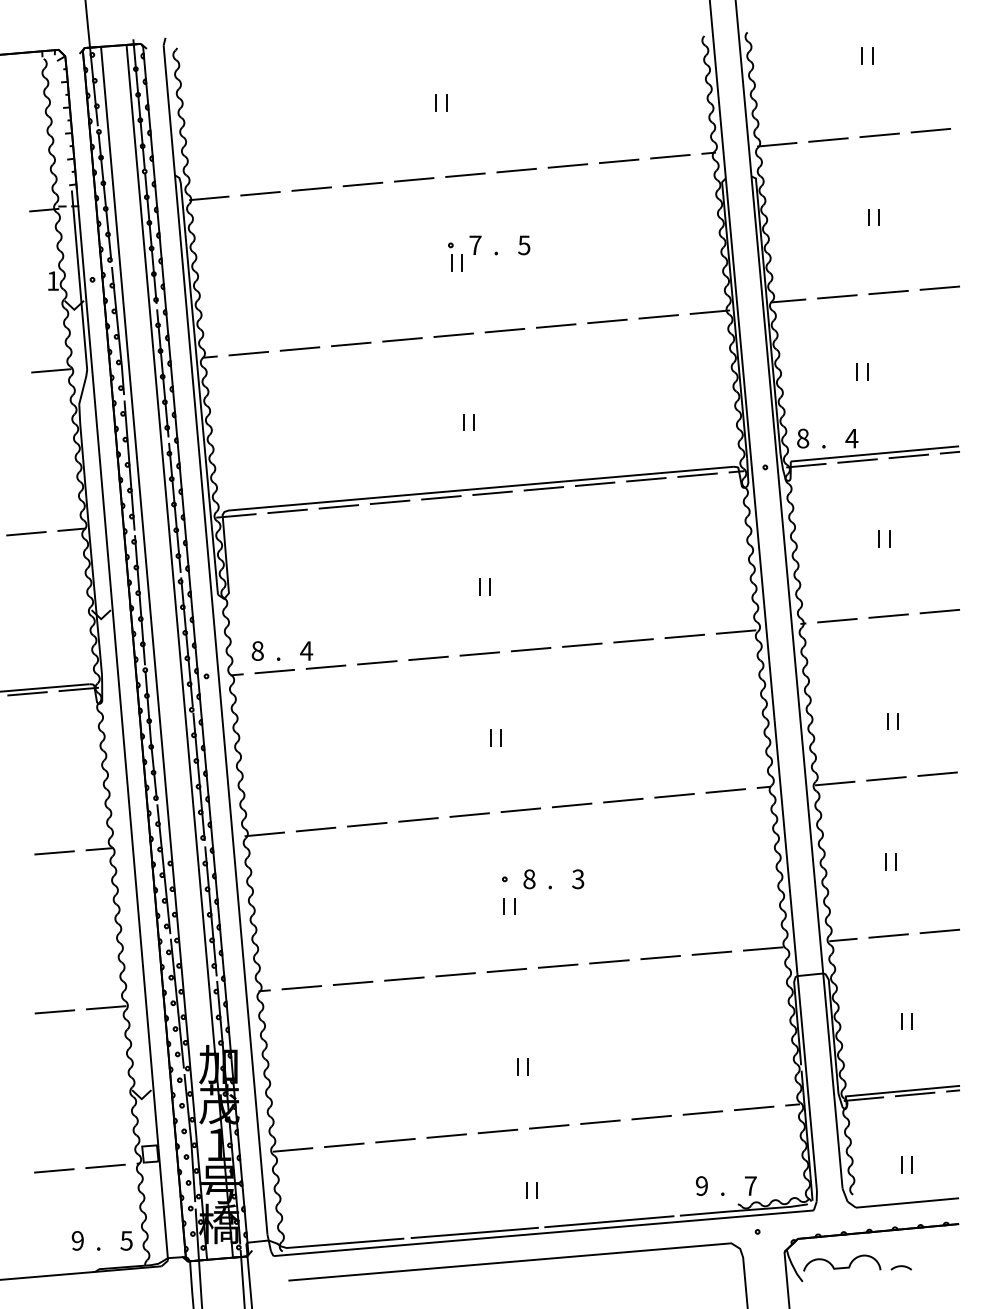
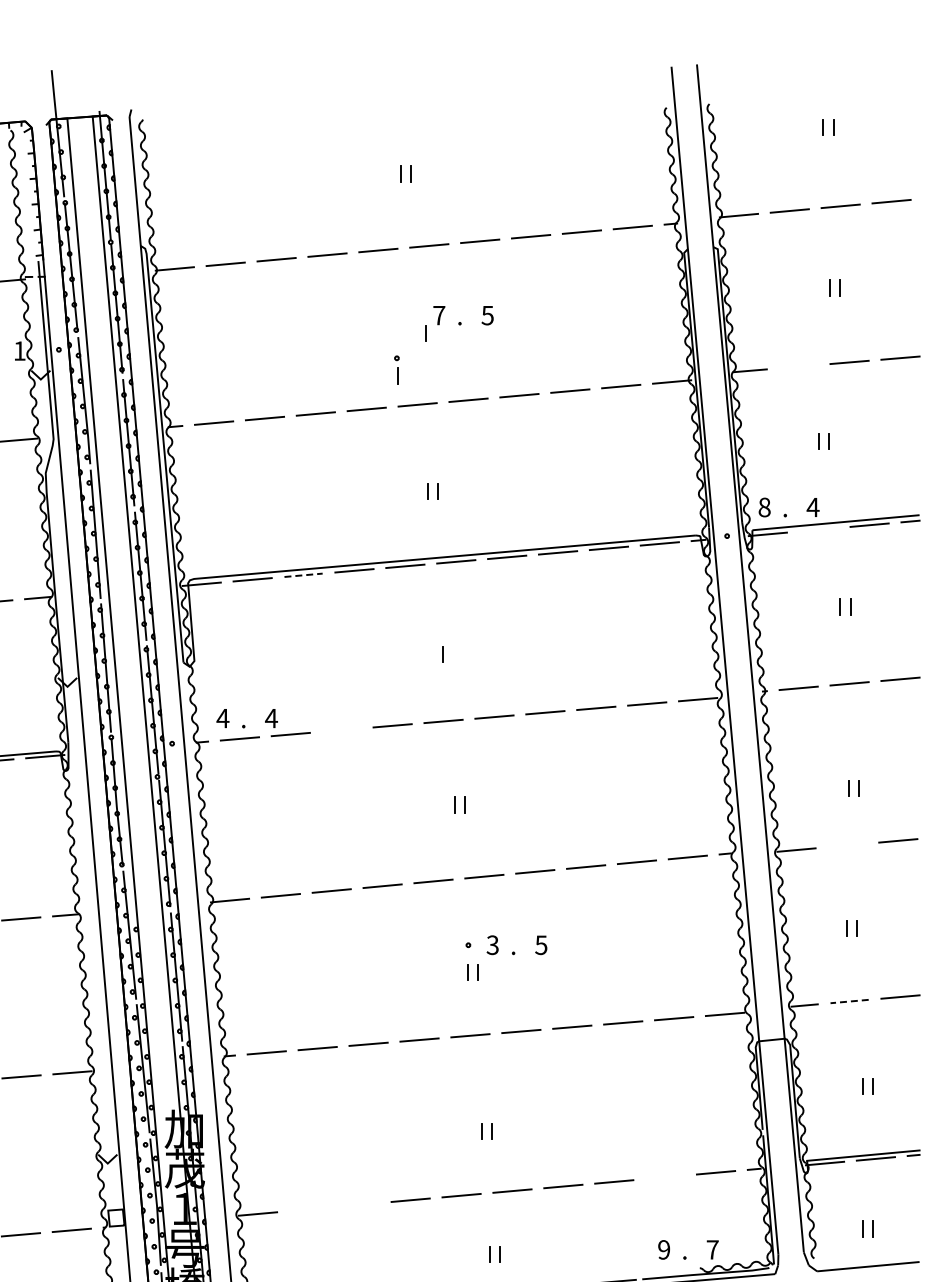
part: (450, 256) -> (396, 369), moved
line: (837, 296) -> (798, 366), removed
line: (857, 460) -> (818, 529), removed
line: (339, 506) -> (304, 574), solid -> dashed
line: (489, 586) -> (453, 654), removed
text: (257, 650) -> (222, 717), 8 -> 4
line: (377, 662) -> (341, 729), removed
line: (886, 778) -> (847, 845), removed
text: (578, 878) -> (541, 944), 3 -> 5
text: (529, 879) -> (492, 945), 8 -> 3
line: (888, 936) -> (849, 1002), solid -> dashed
line: (702, 1112) -> (664, 1176), removed
line: (395, 1140) -> (359, 1204), removed
line: (344, 1145) -> (309, 1209), removed

